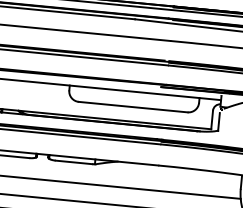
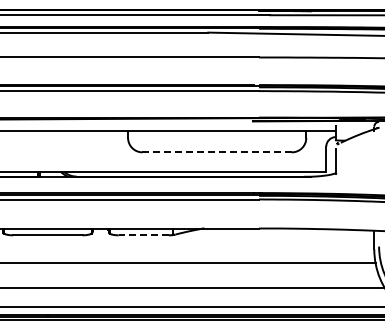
line: (133, 107) -> (217, 152), solid -> dashed
line: (73, 162) -> (143, 235), solid -> dashed

